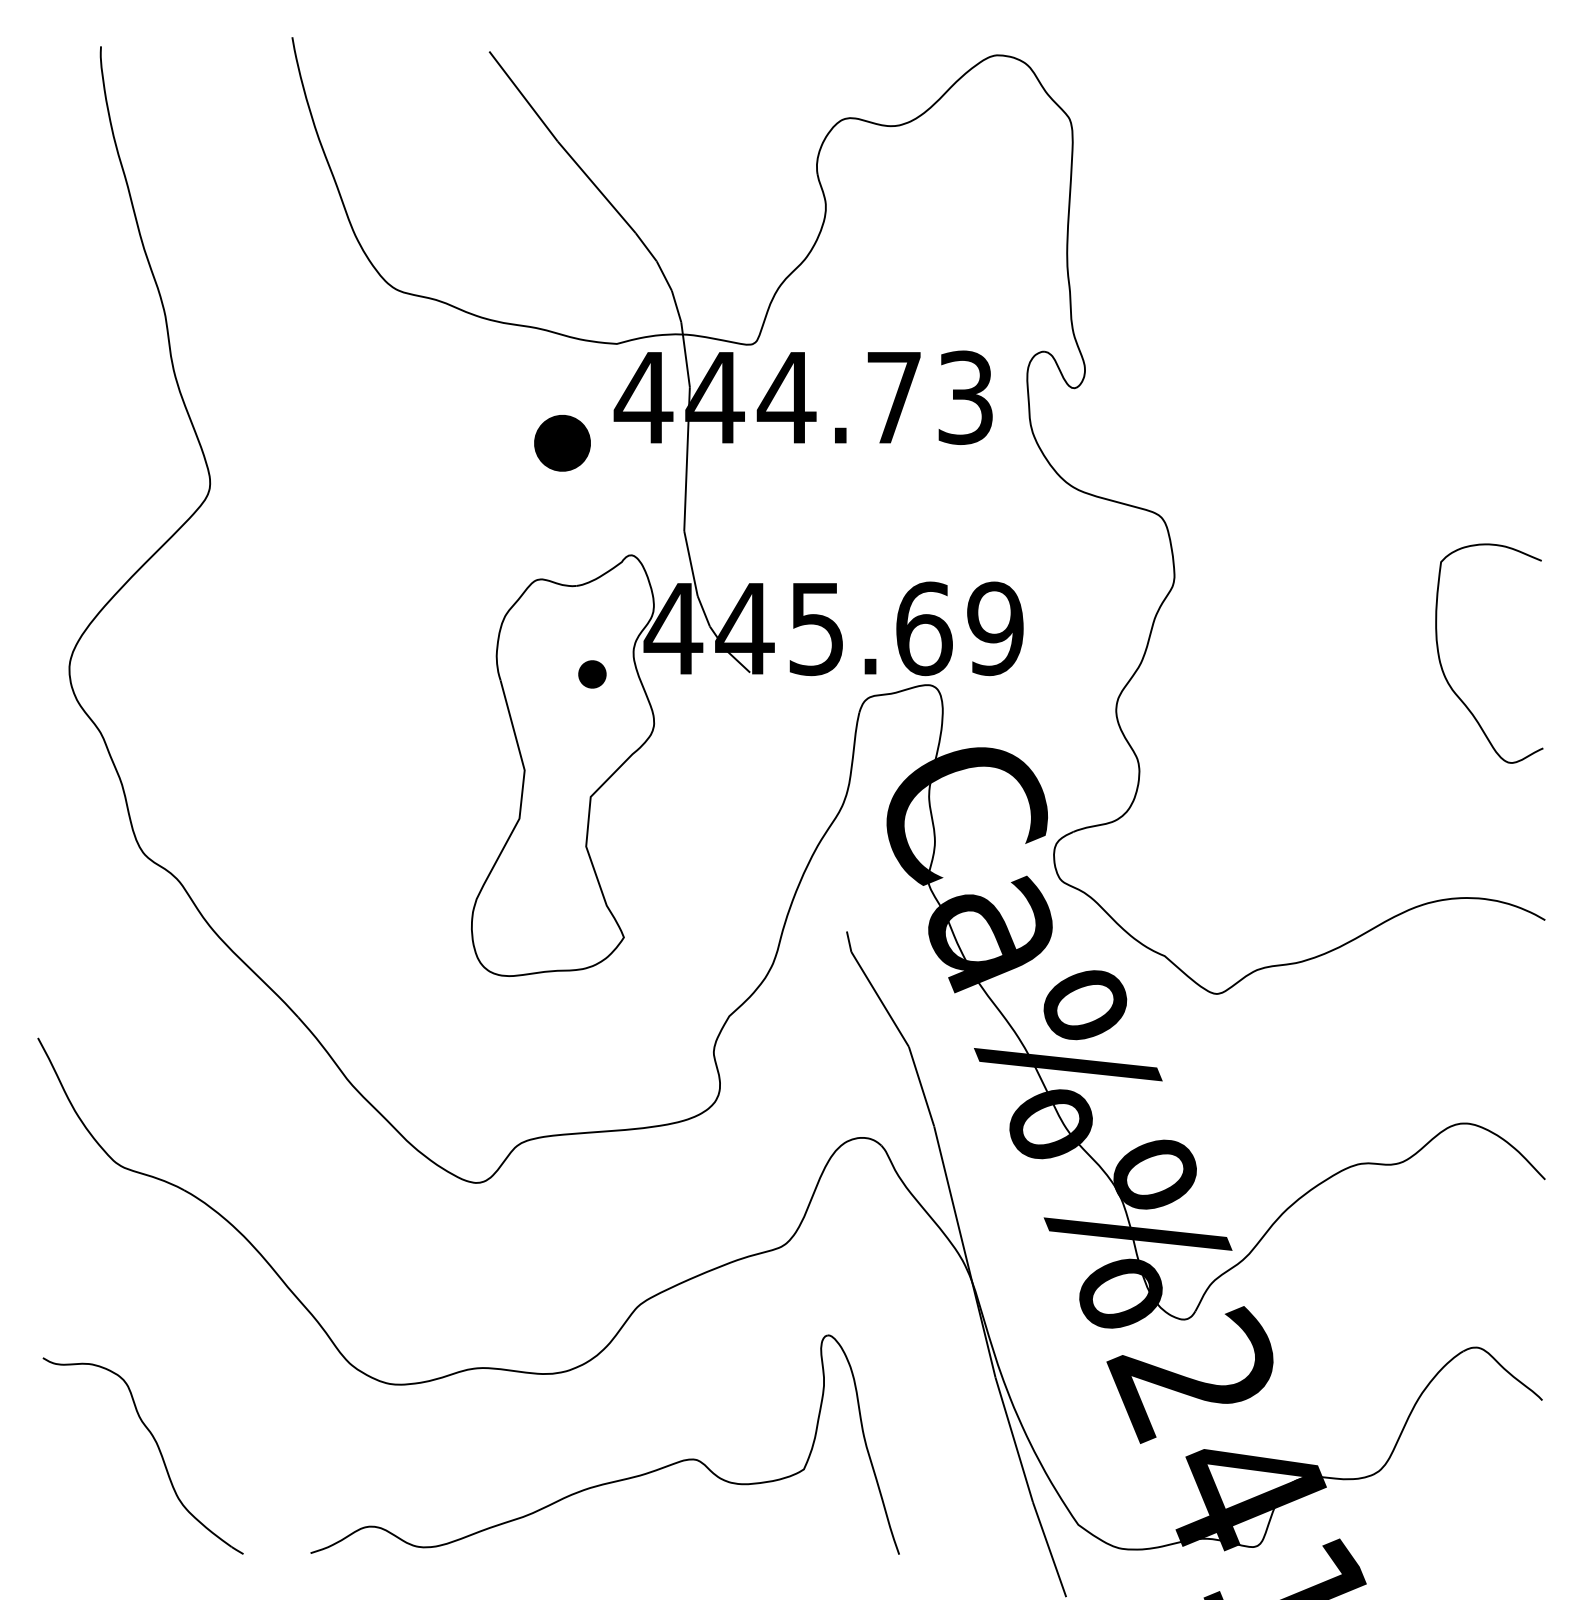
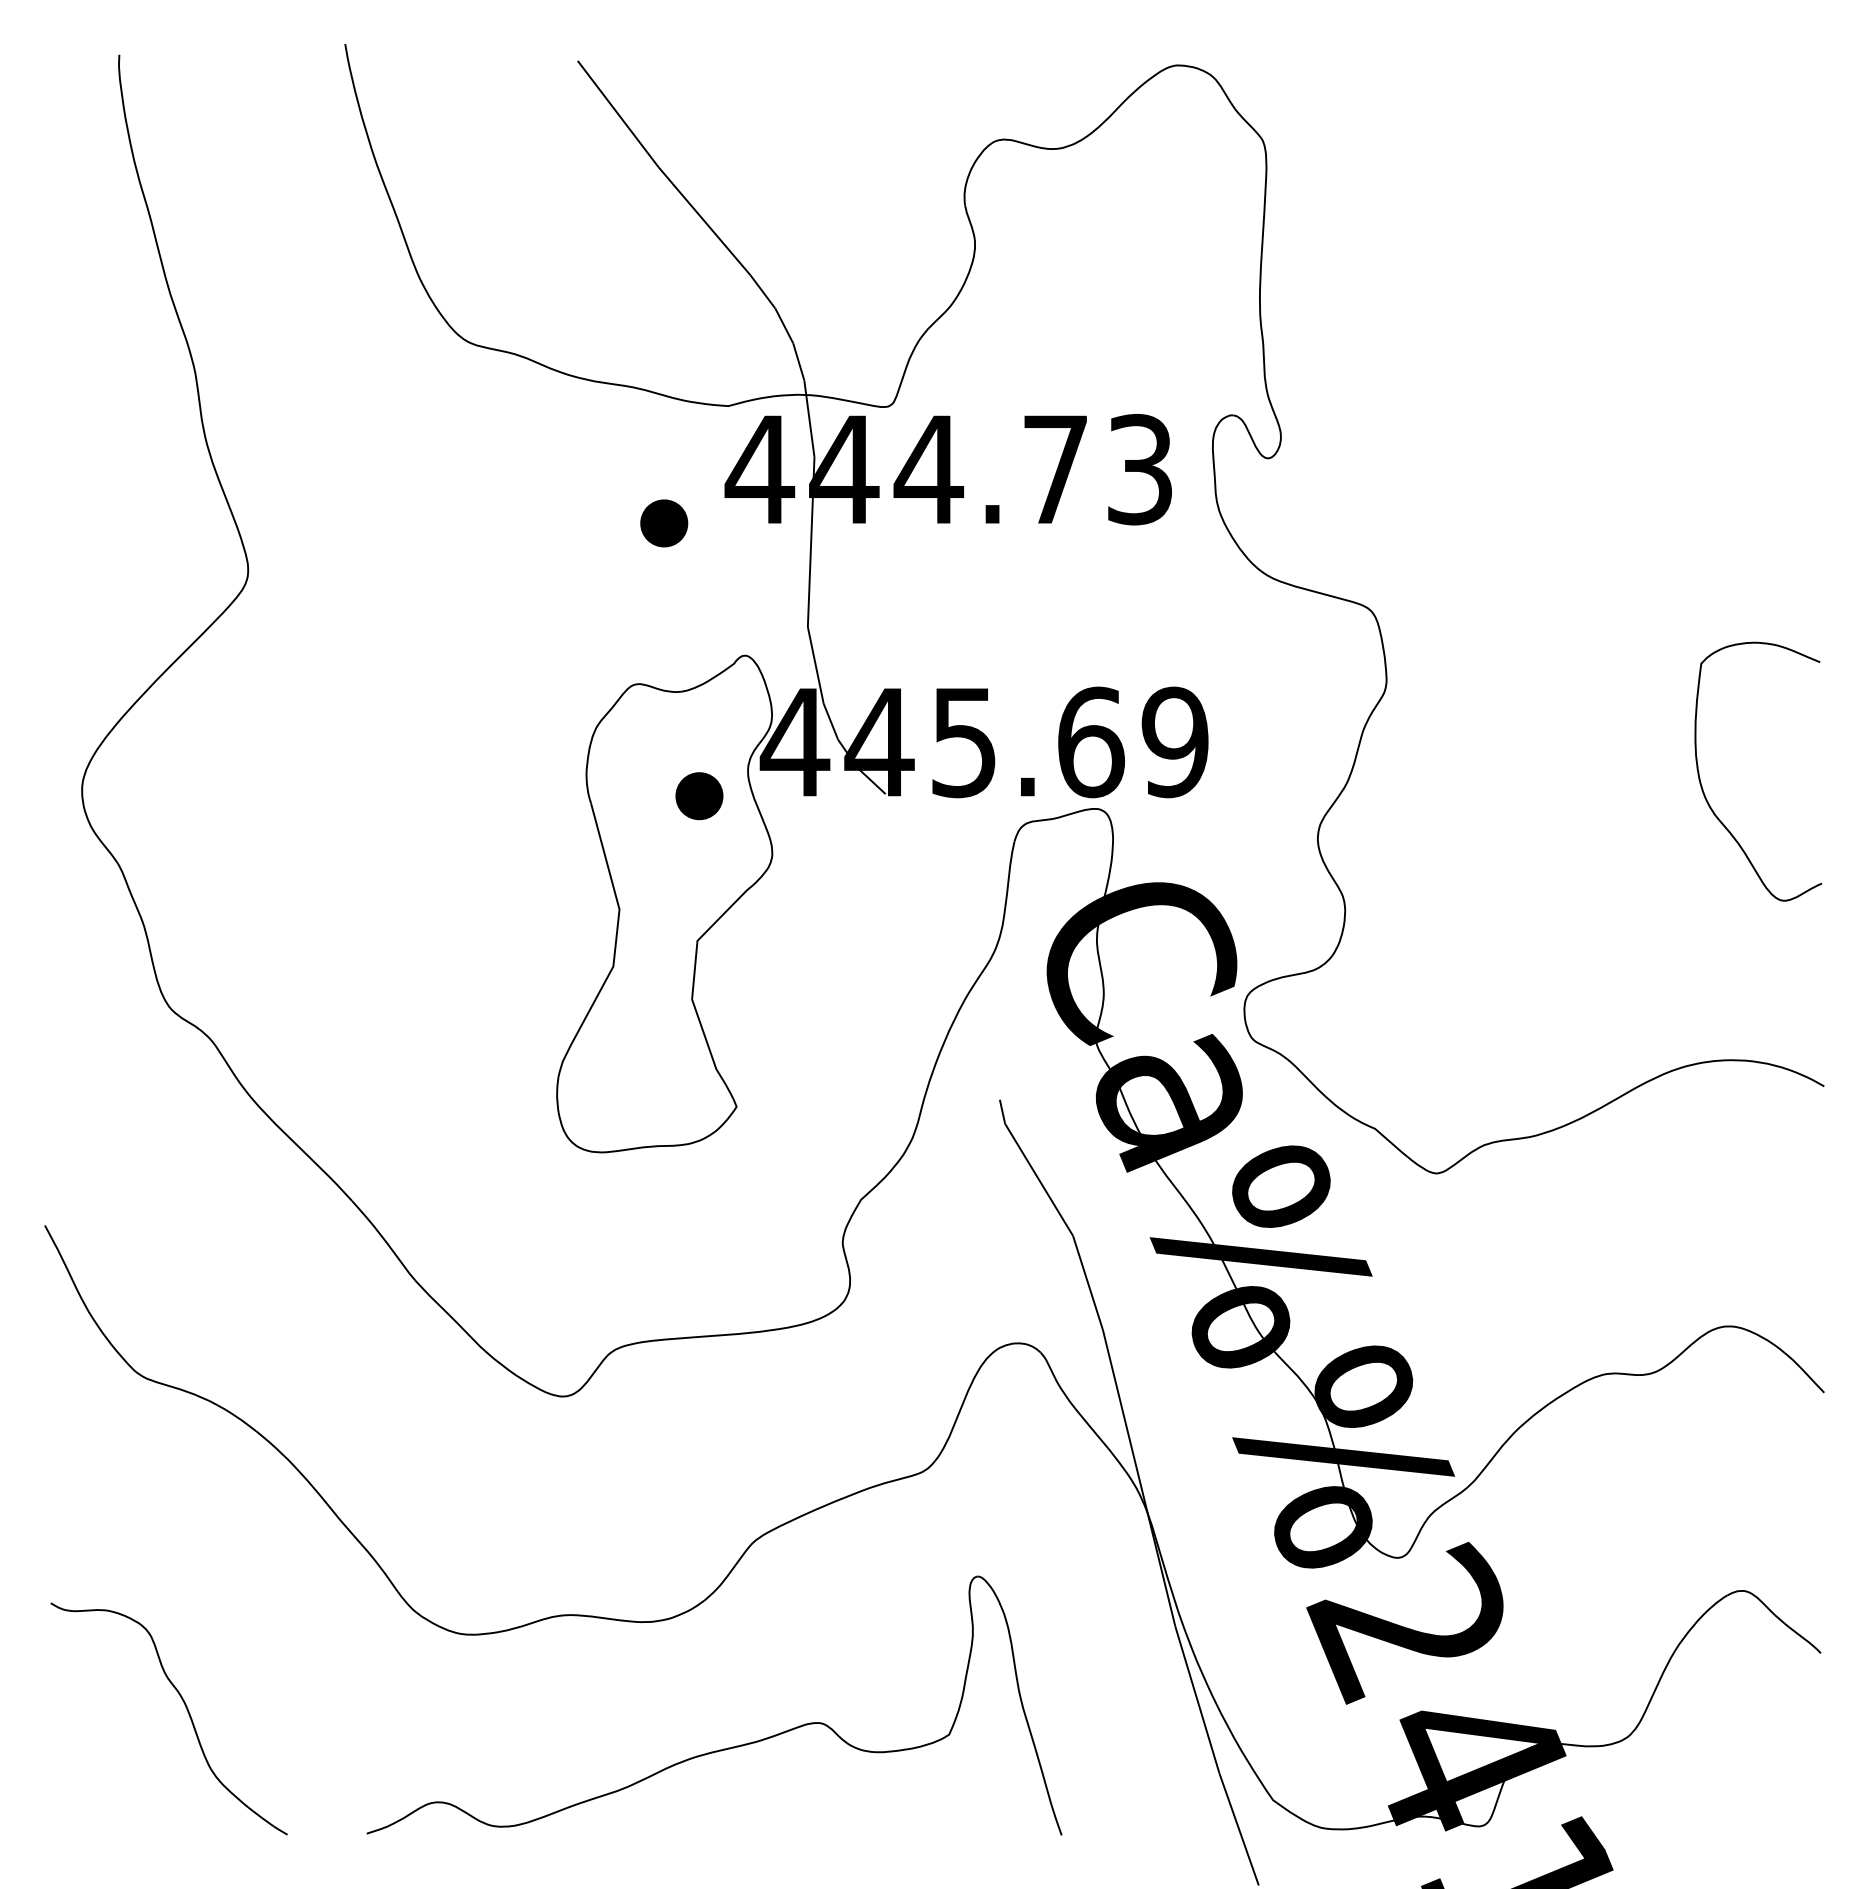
part: (562, 443) -> (664, 523), size x0.71
part: (592, 674) -> (699, 796), size x1.43

